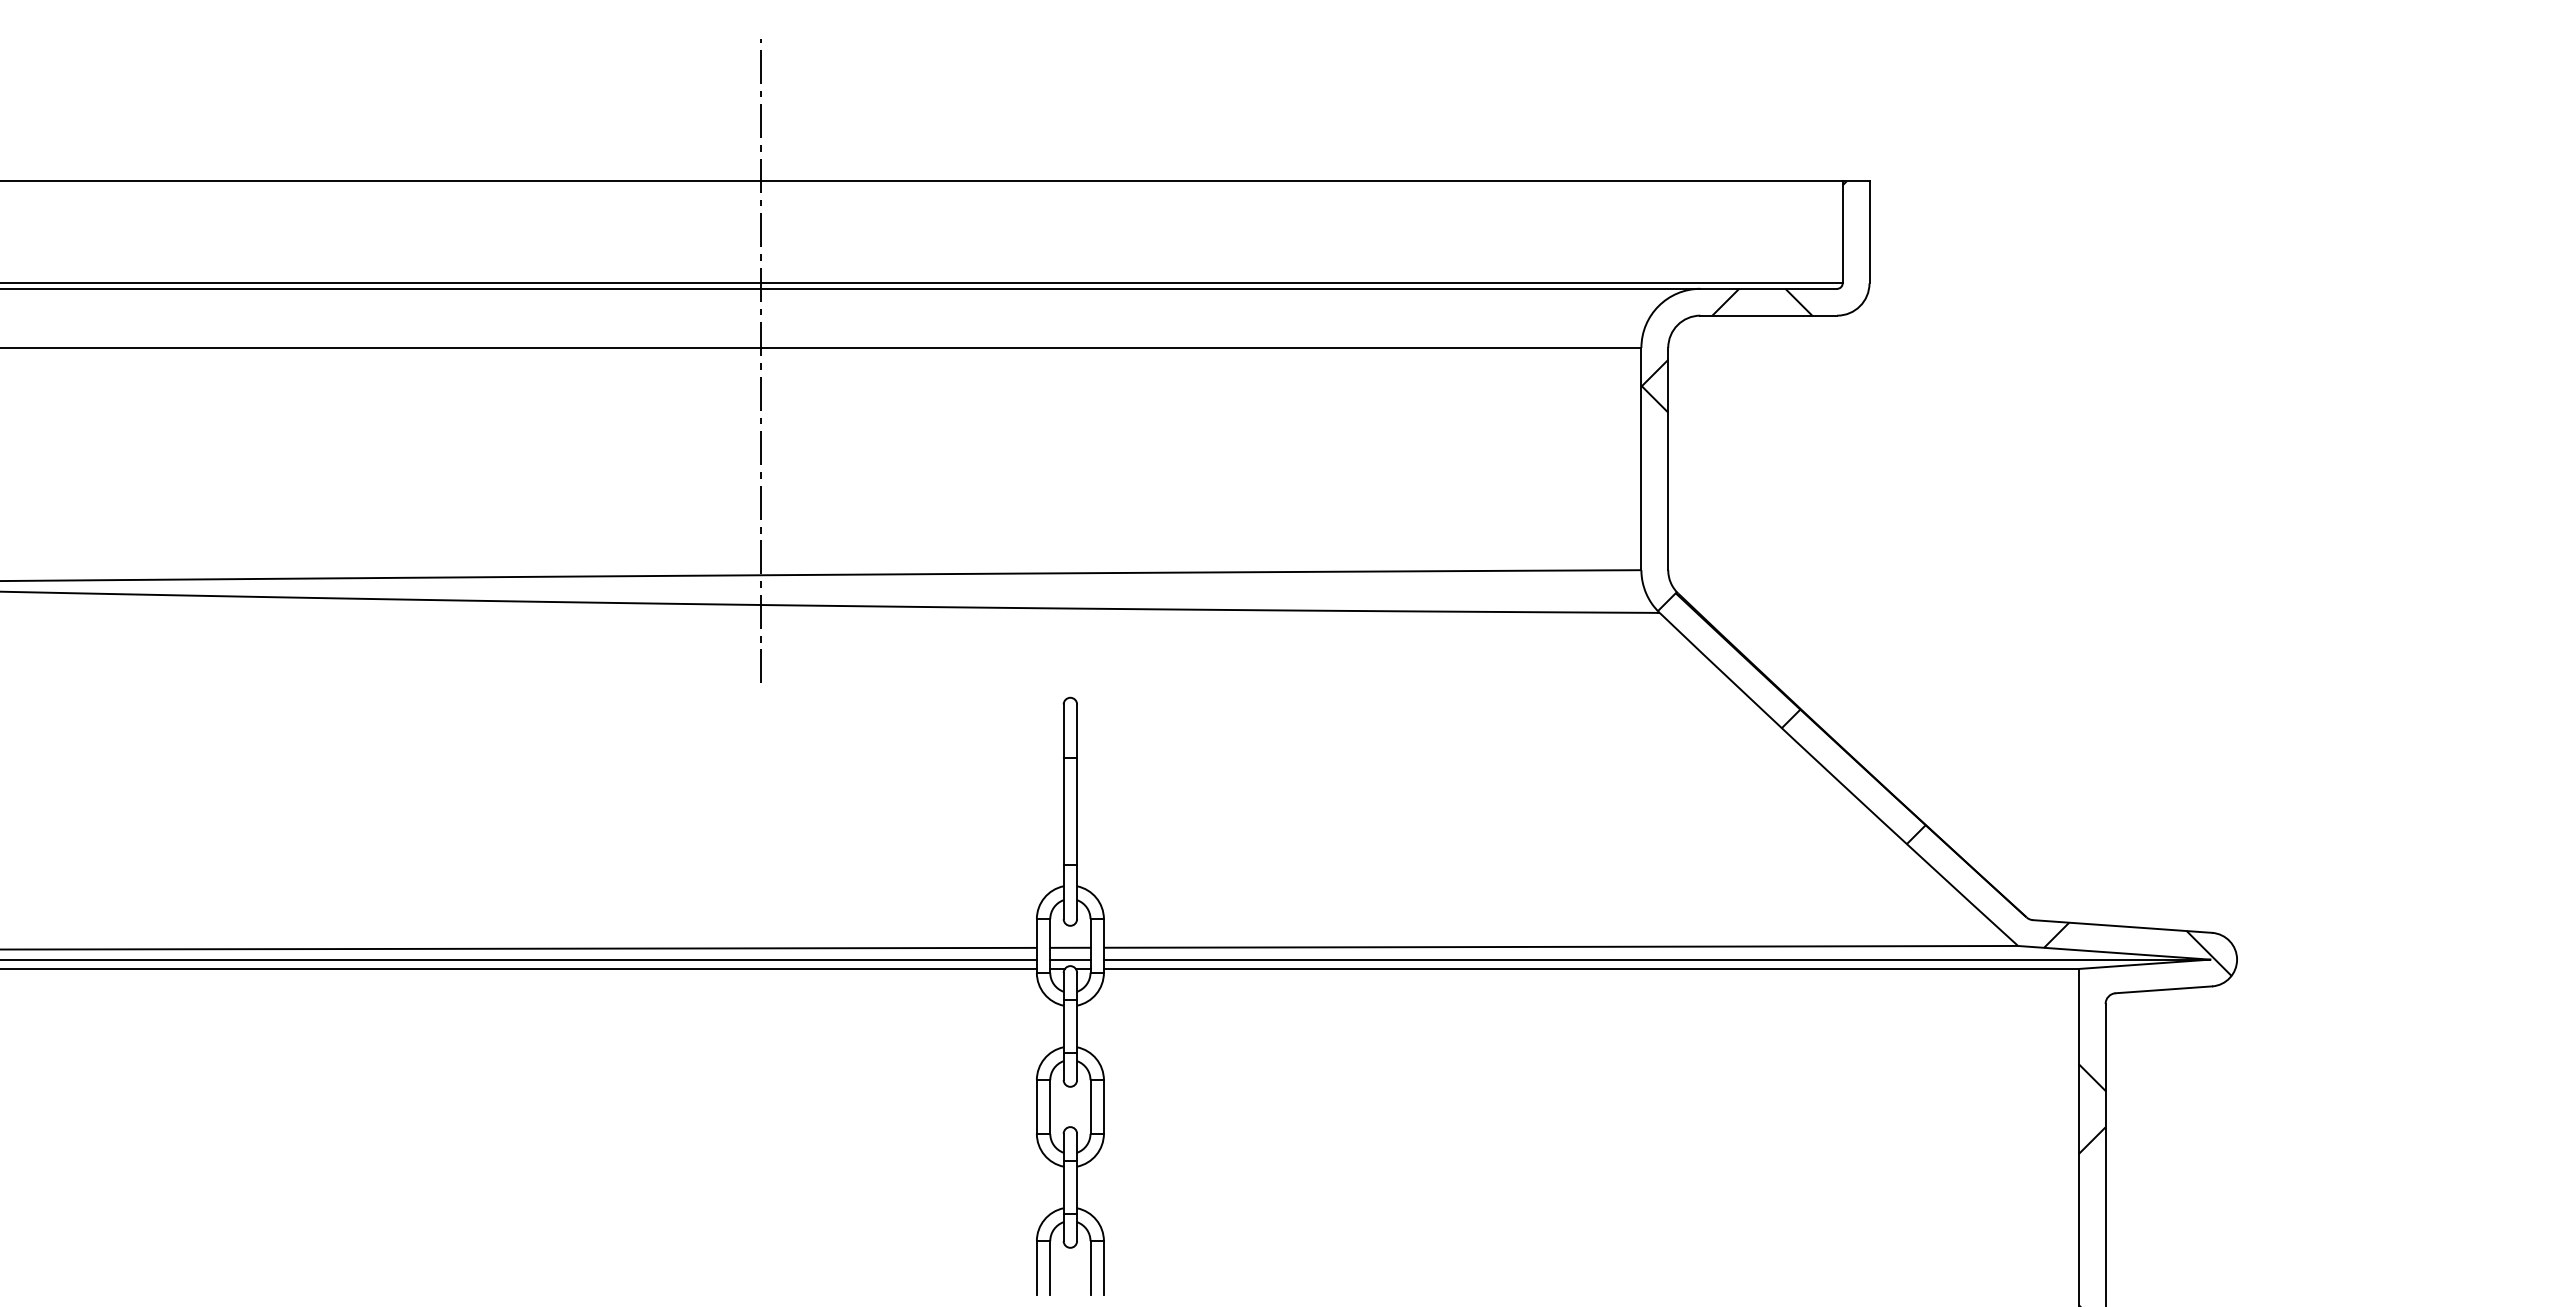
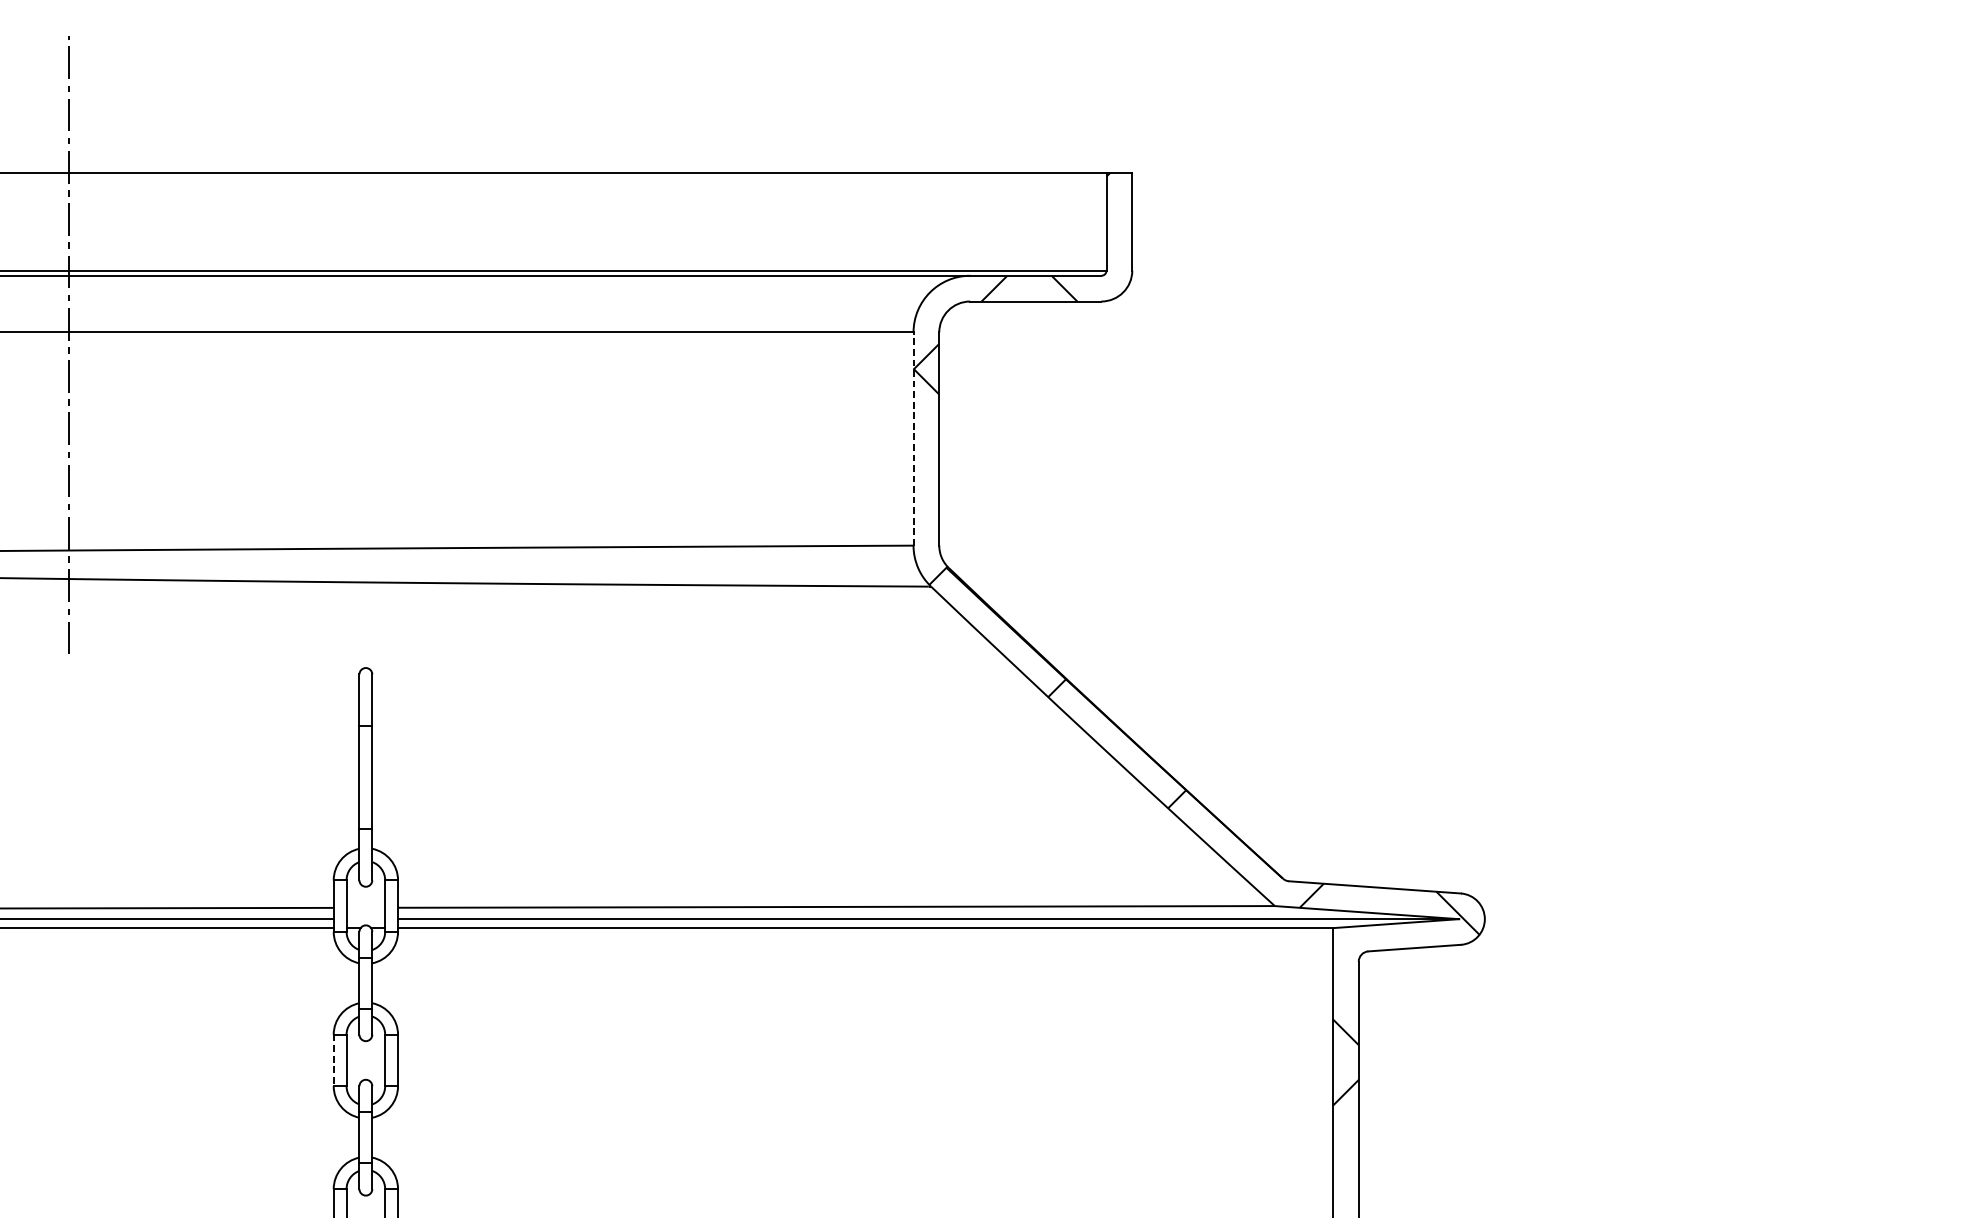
line: (1641, 458) -> (913, 438), solid -> dashed
line: (1070, 947) -> (365, 907), removed
line: (1070, 959) -> (365, 919), removed
line: (1036, 1106) -> (333, 1060), solid -> dashed

